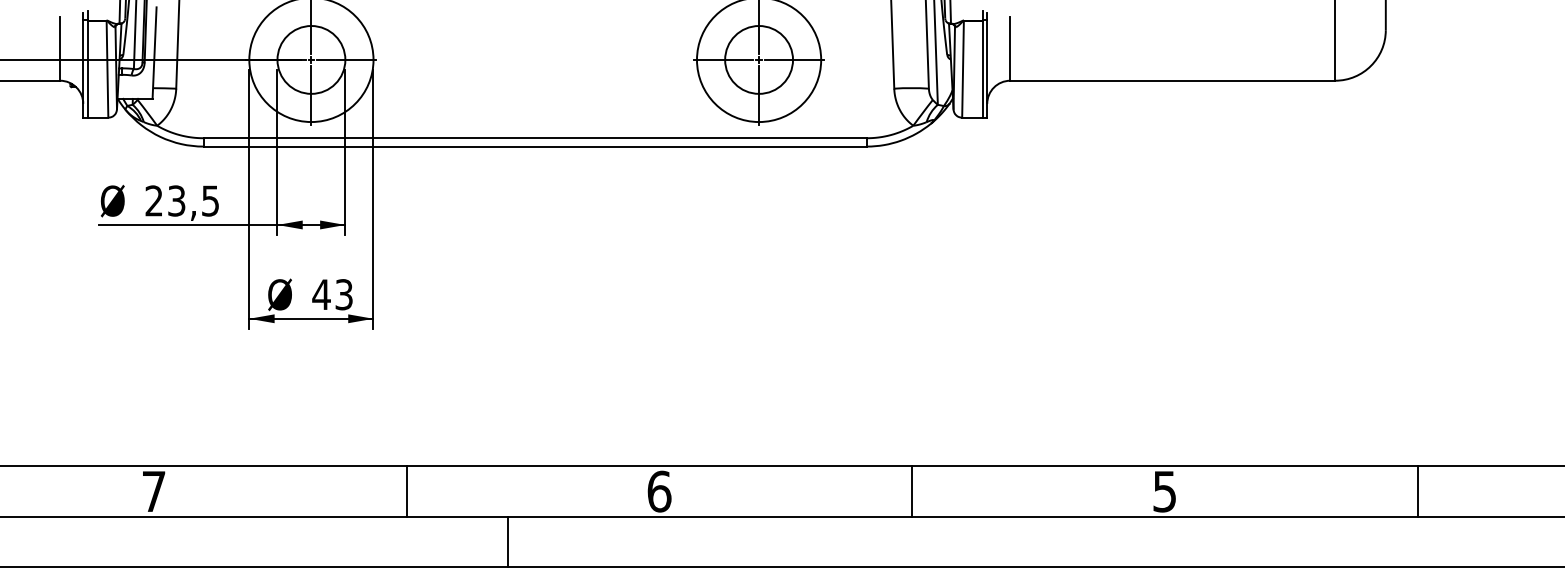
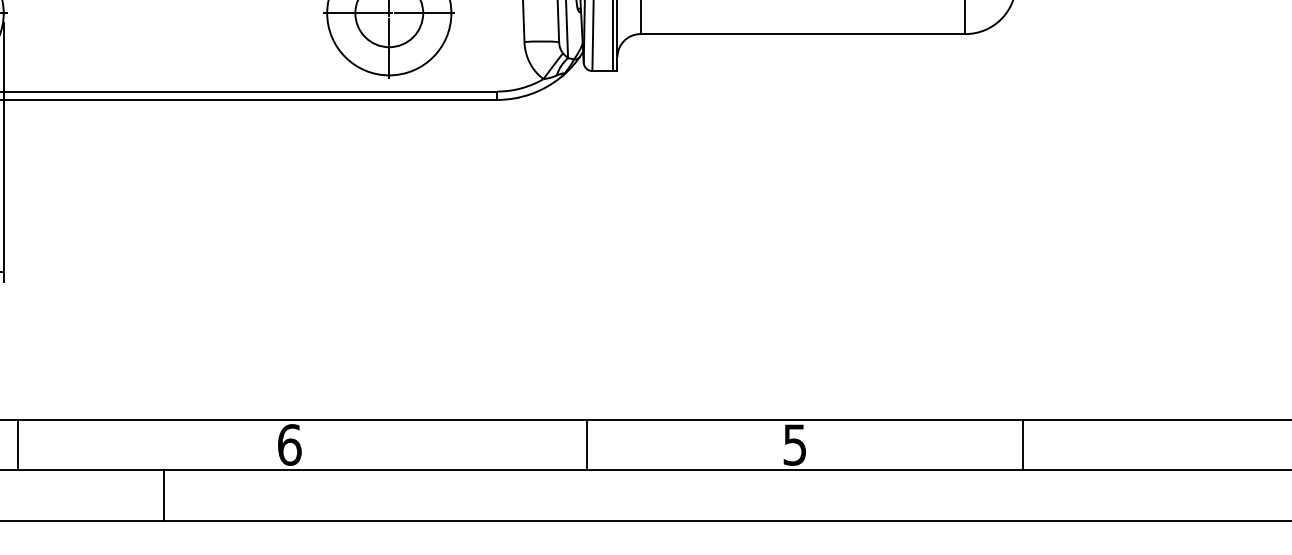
line: (406, 491) -> (17, 444), moved
line: (912, 491) -> (586, 444), moved
line: (1417, 491) -> (1022, 444), moved
line: (508, 541) -> (164, 494), moved

